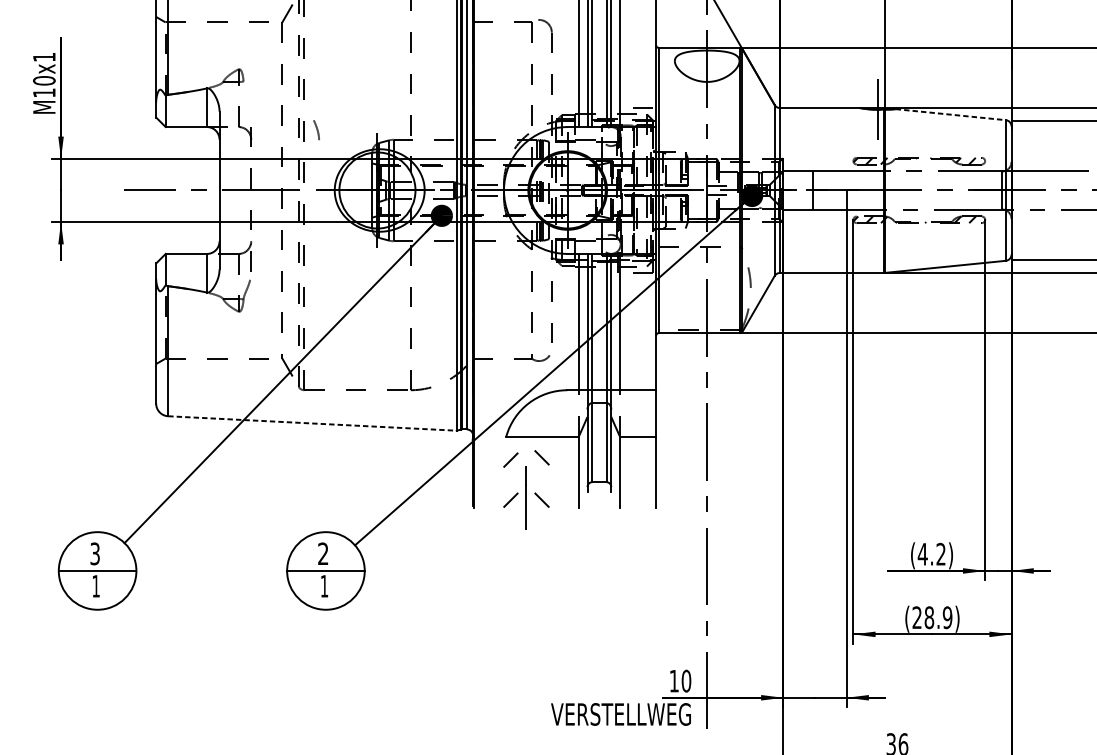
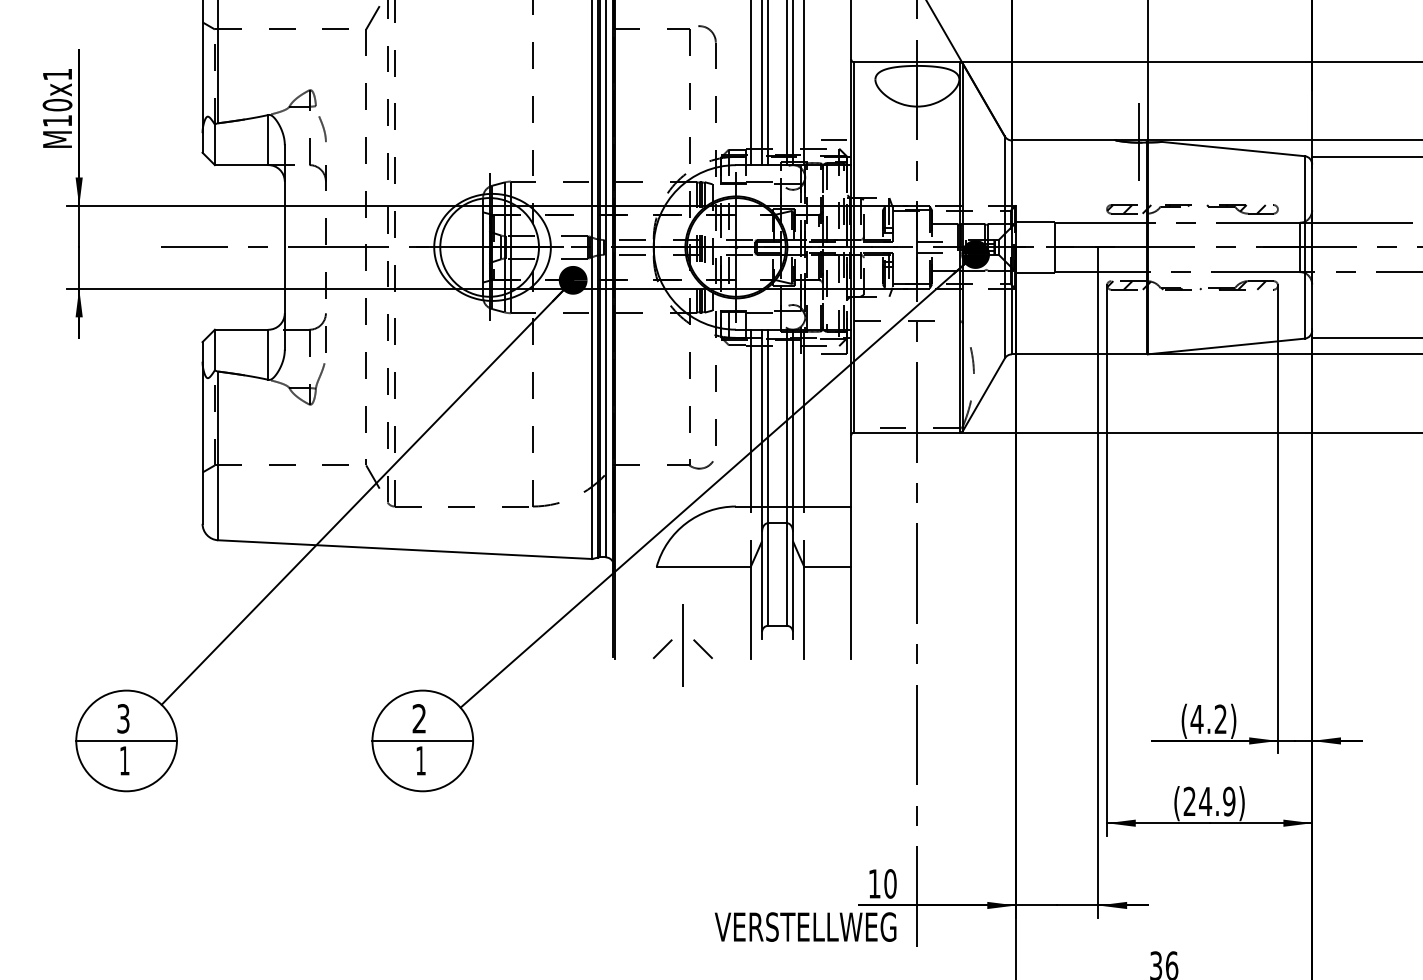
line: (950, 115) -> (1233, 149), dashed -> solid
curve: (316, 129) -> (322, 128), moved
line: (312, 423) -> (405, 549), dashed -> solid
line: (541, 457) -> (702, 593), removed
line: (510, 459) -> (662, 596), removed
text: (929, 617) -> (1205, 801), (28.9) -> (24.9)

